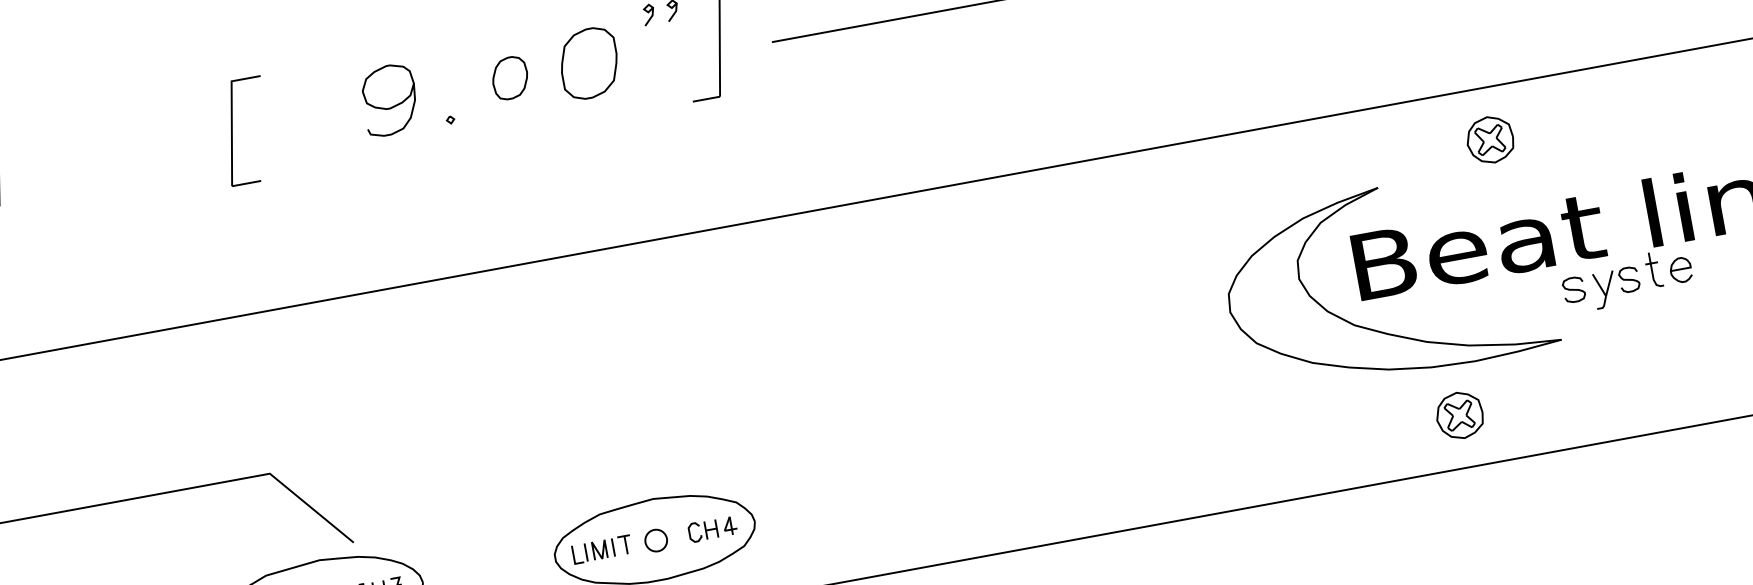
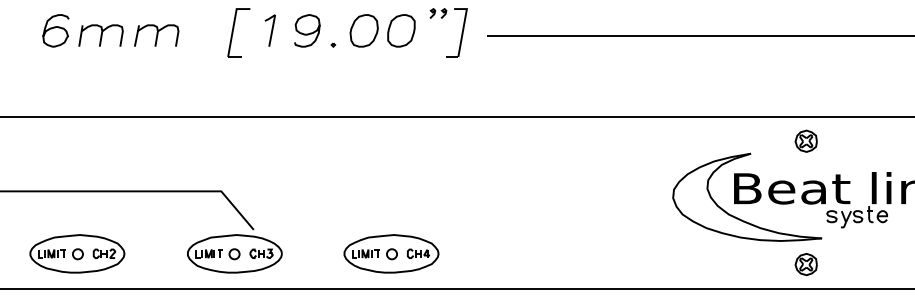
part: (508, 77) -> (363, 30), size x1.67
curve: (313, 113) -> (271, 30), added
part: (71, 168) -> (156, 35), added
part: (1458, 415) -> (805, 264), moved

